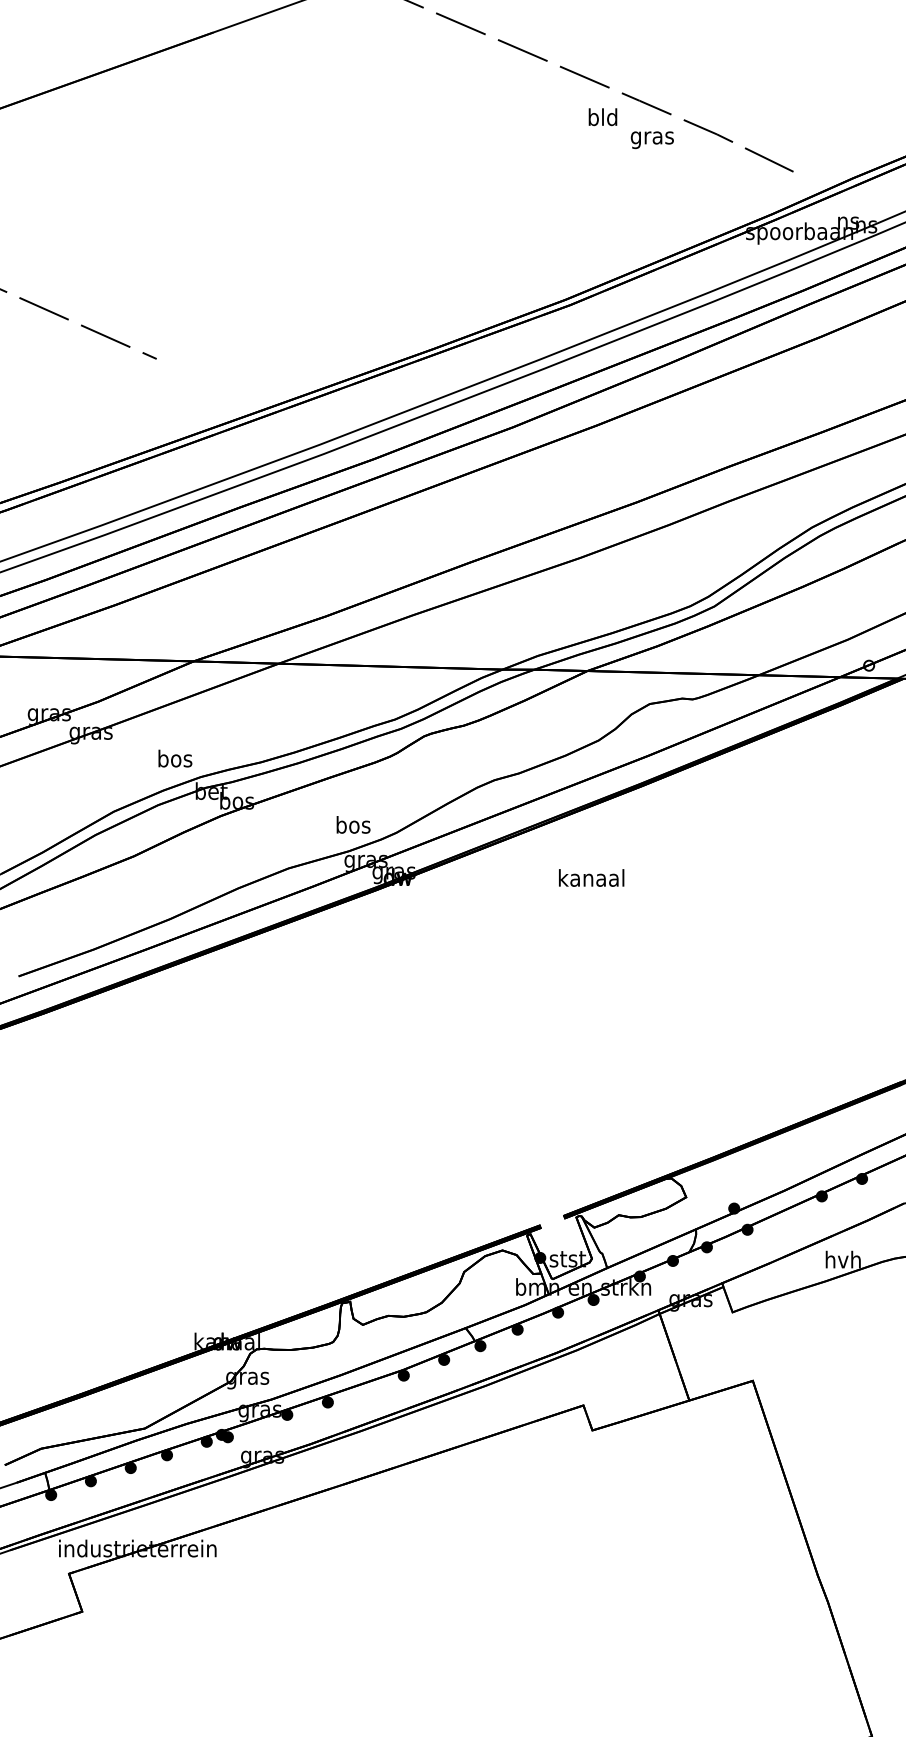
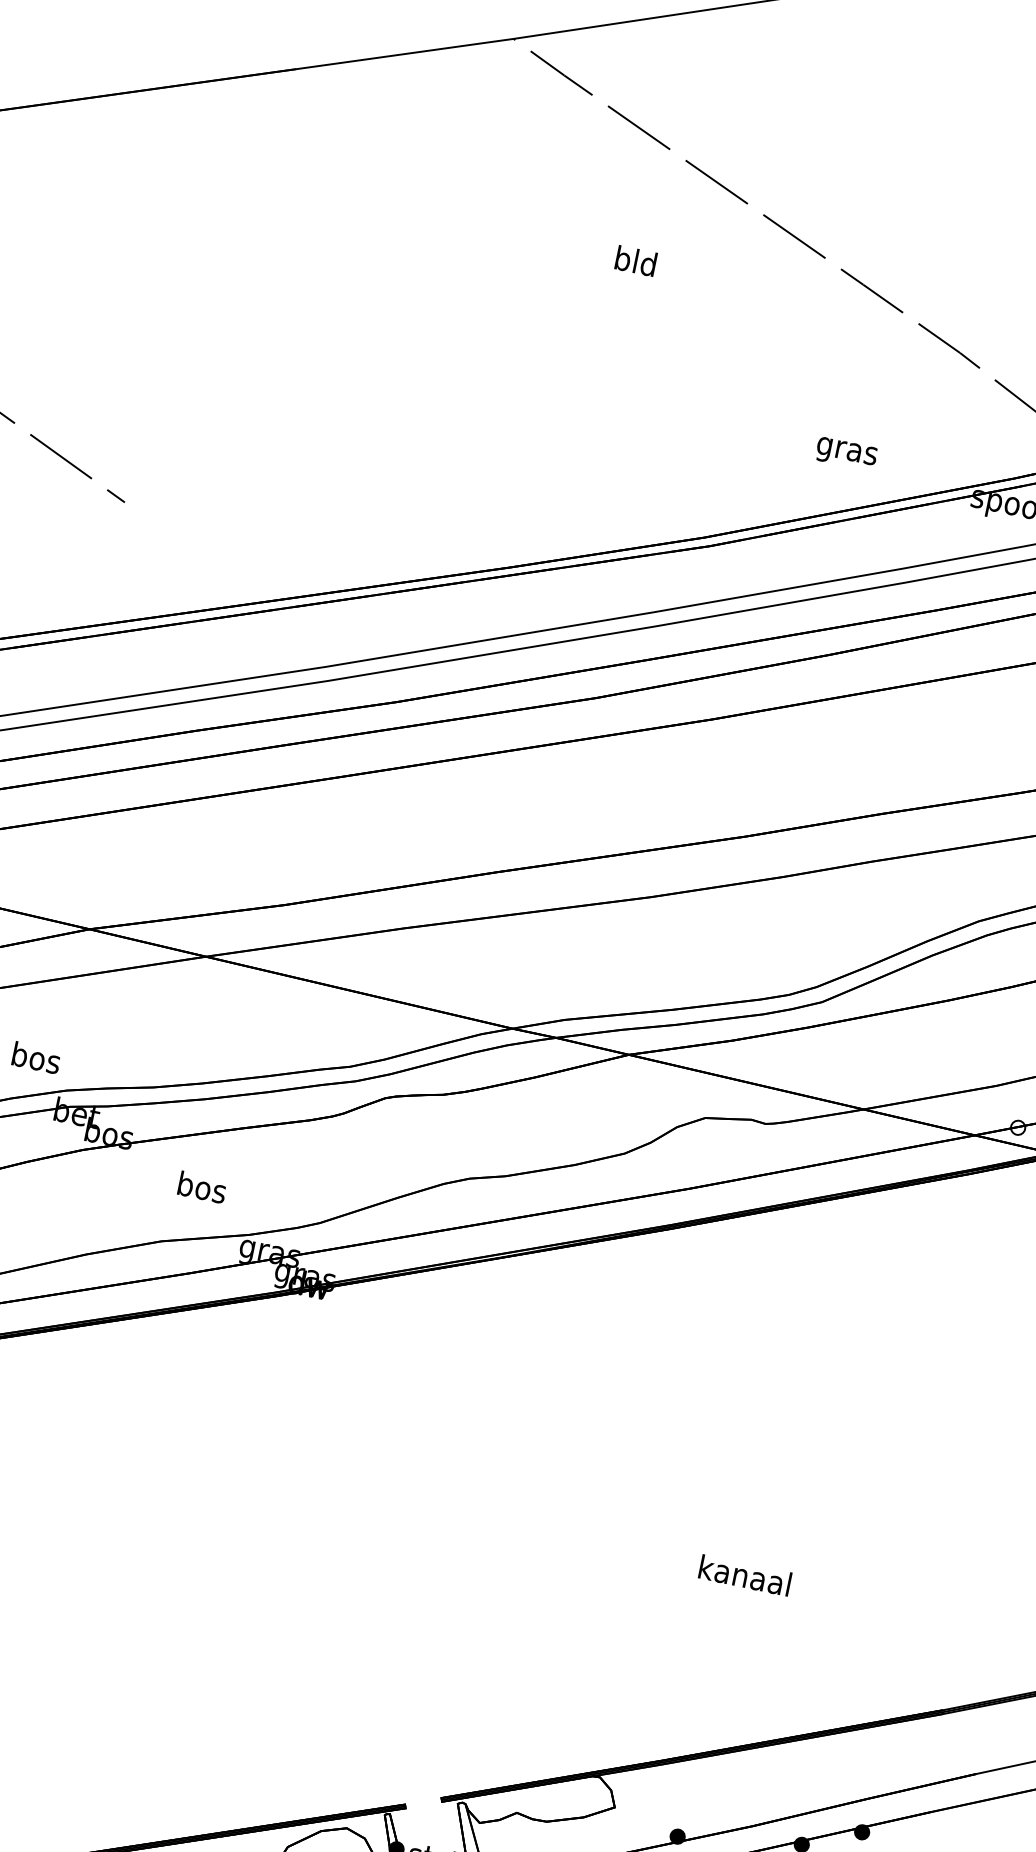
text: (602, 117) -> (635, 261), moved
text: (651, 140) -> (845, 454), moved
text: (353, 824) -> (202, 1186), moved
text: (591, 877) -> (745, 1574), moved

